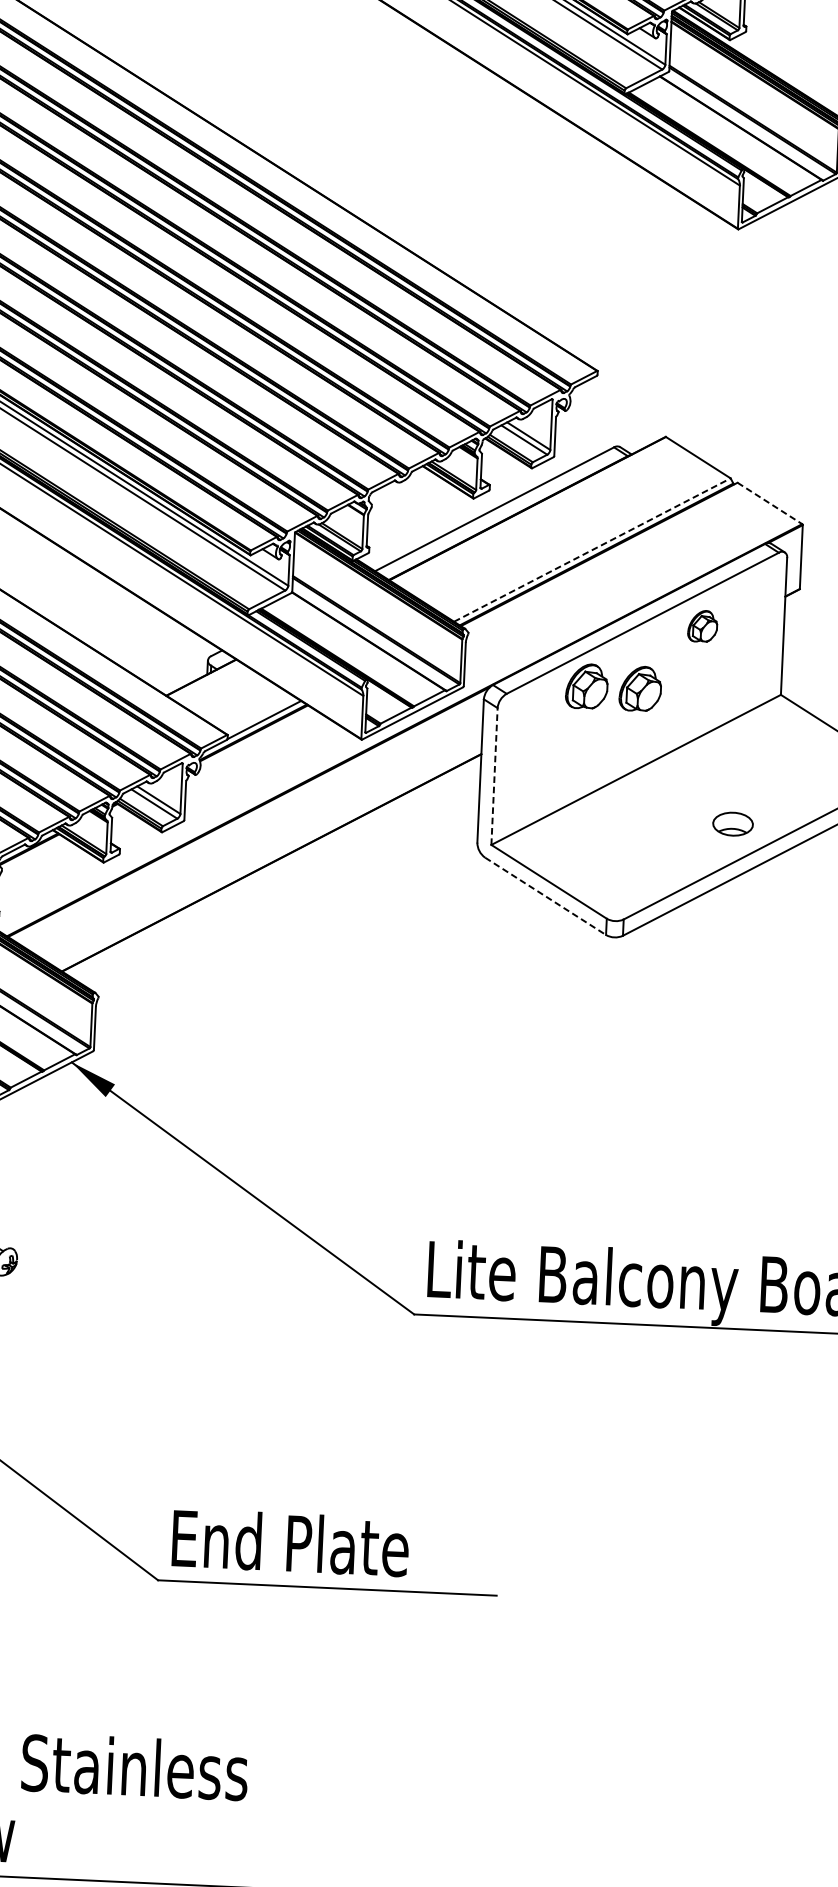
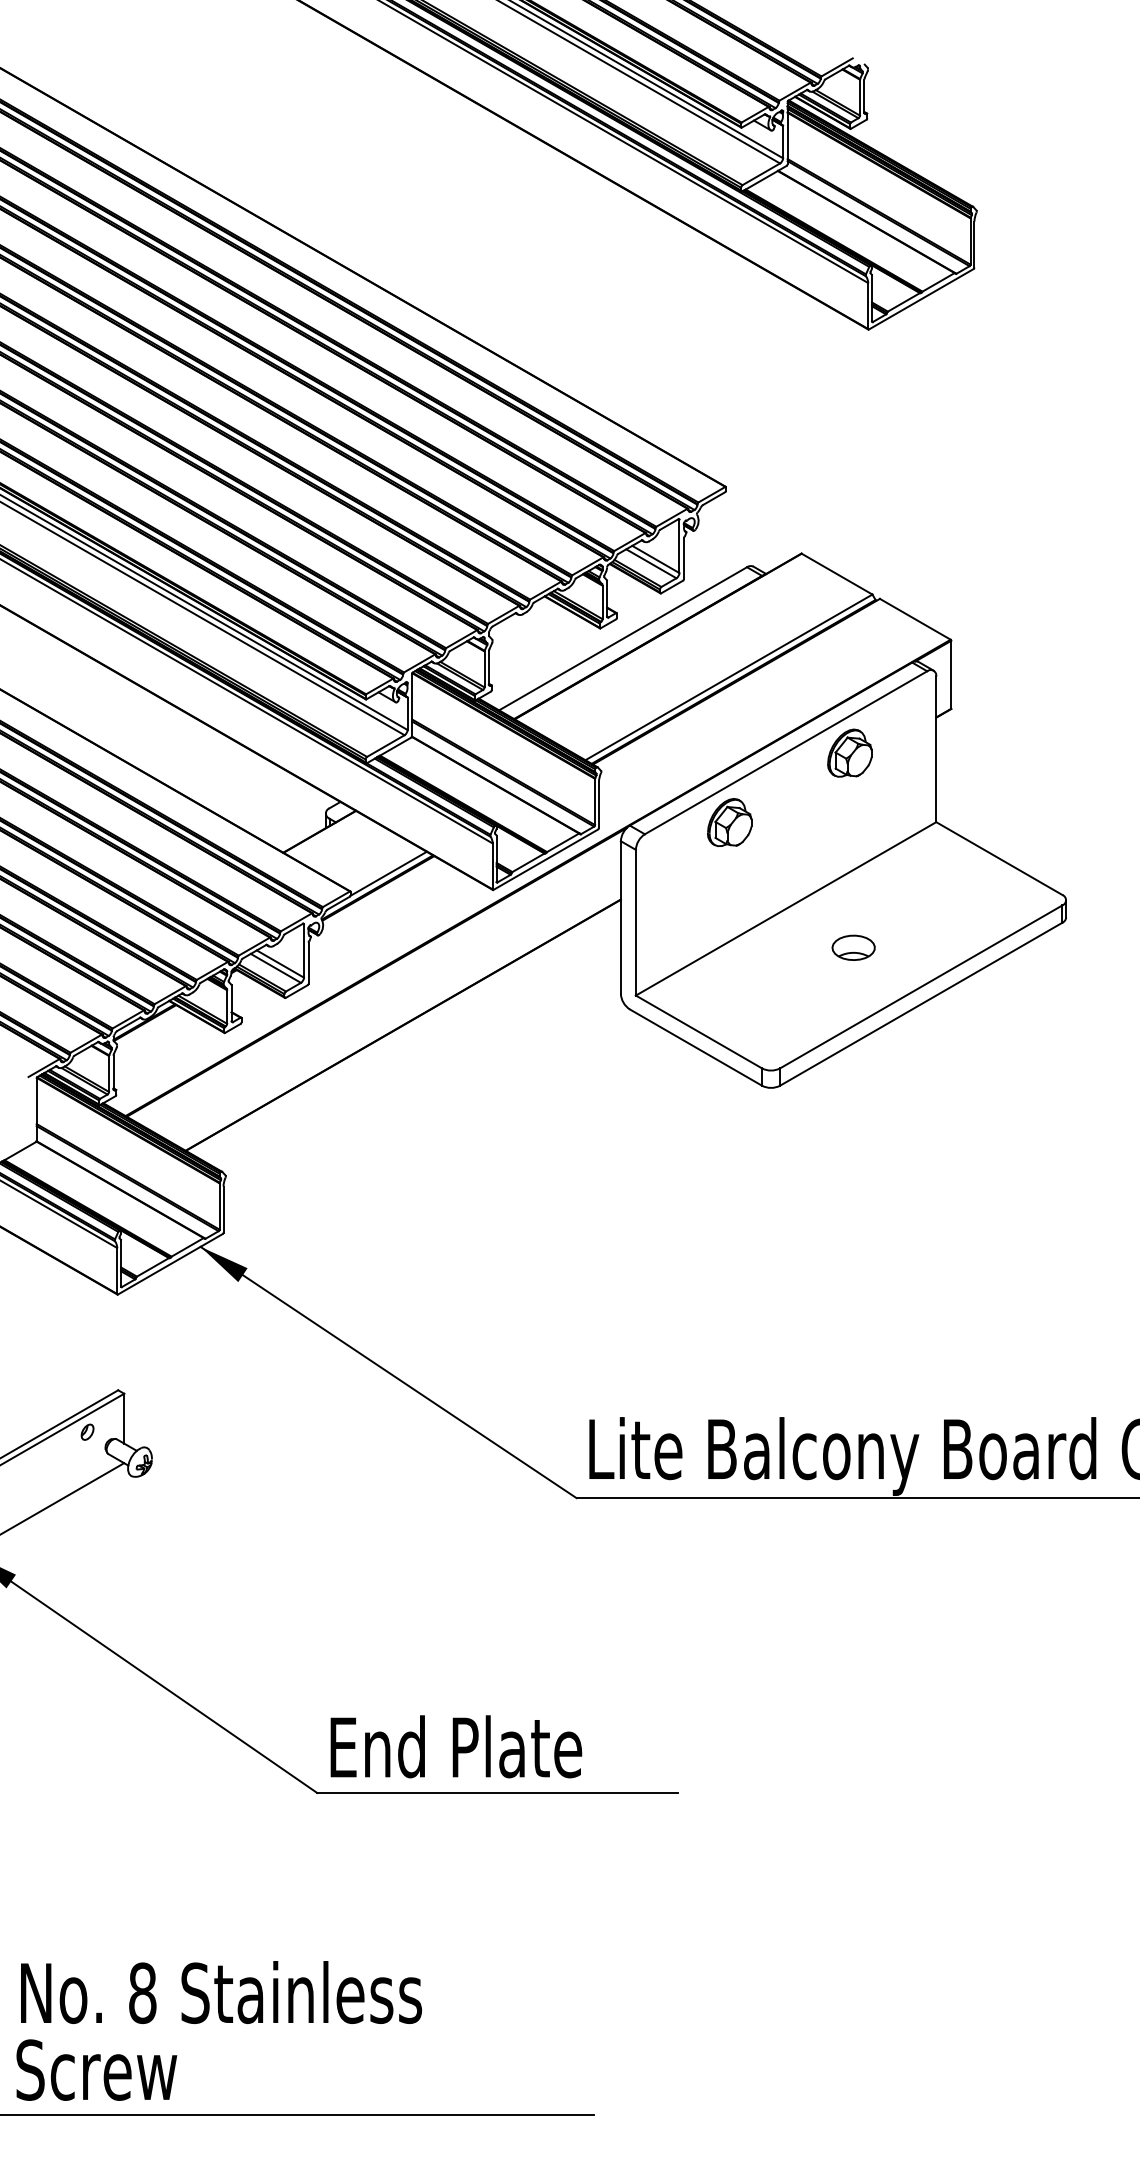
line: (770, 503) -> (915, 619), dashed -> solid
line: (591, 550) -> (728, 677), dashed -> solid
part: (702, 625) -> (849, 752), size x1.43
part: (640, 688) -> (786, 822), removed
line: (494, 776) -> (635, 922), dashed -> solid
part: (732, 823) -> (853, 947), moved
line: (546, 896) -> (696, 1047), dashed -> solid

